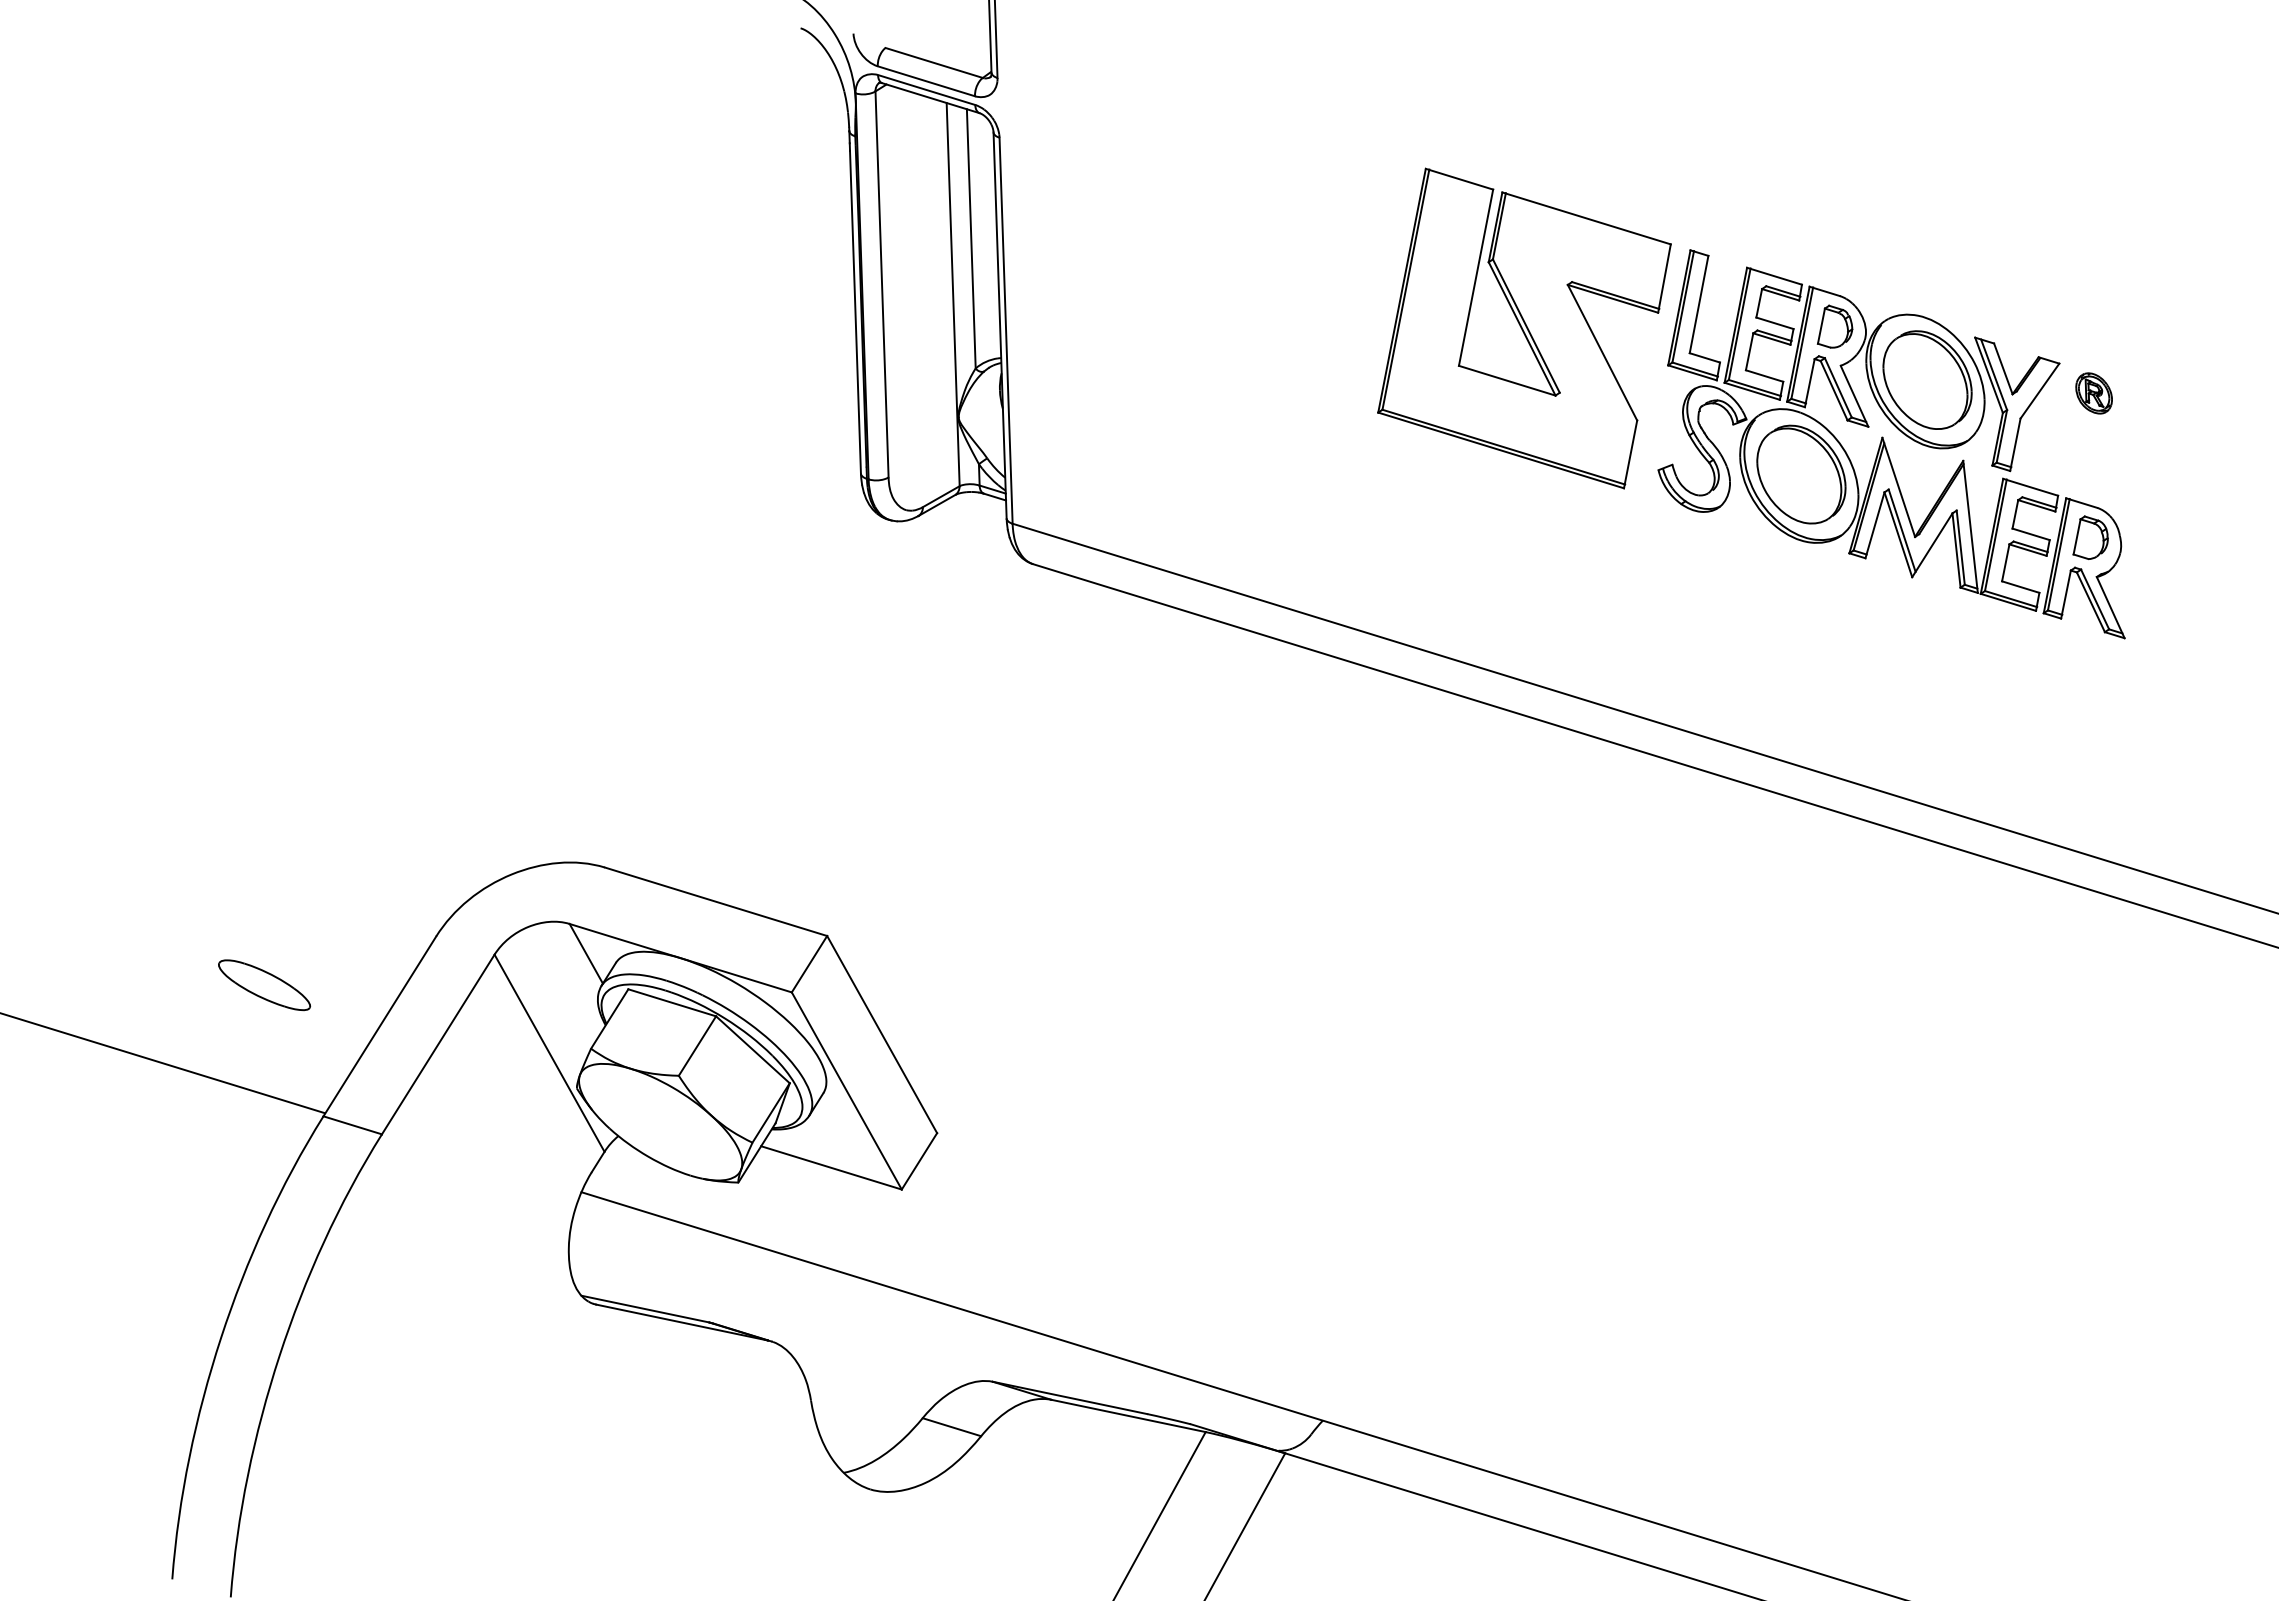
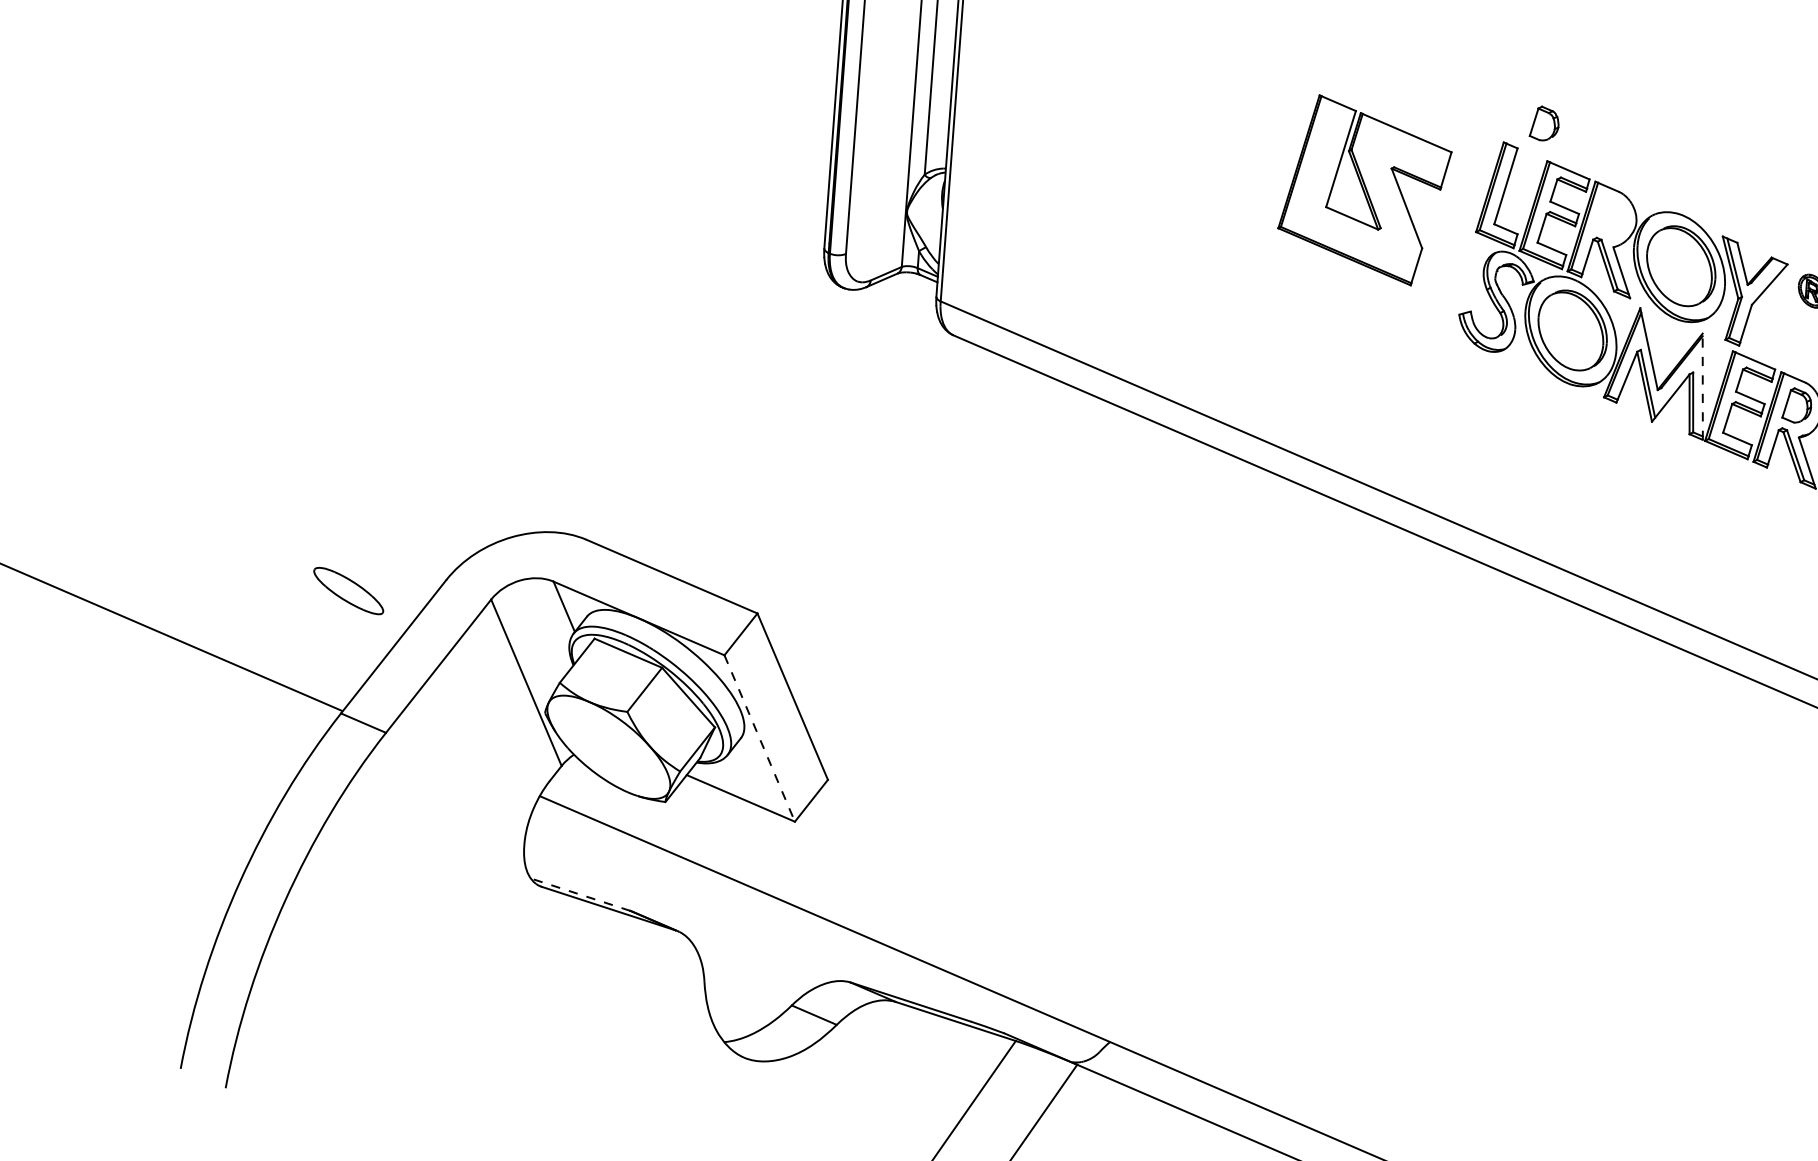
part: (1834, 326) -> (1544, 123), moved
part: (1524, 328) -> (1364, 190), size x0.7
line: (1970, 526) -> (1702, 386), solid -> dashed
part: (264, 985) -> (348, 591), moved
line: (846, 1090) -> (759, 738), solid -> dashed
line: (645, 1309) -> (580, 895), solid -> dashed

